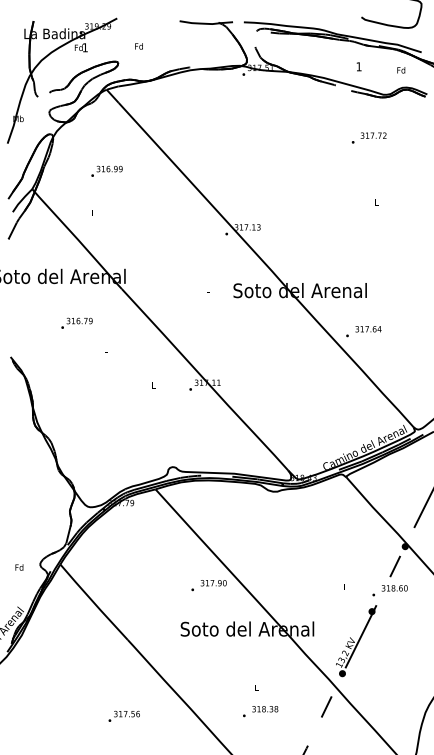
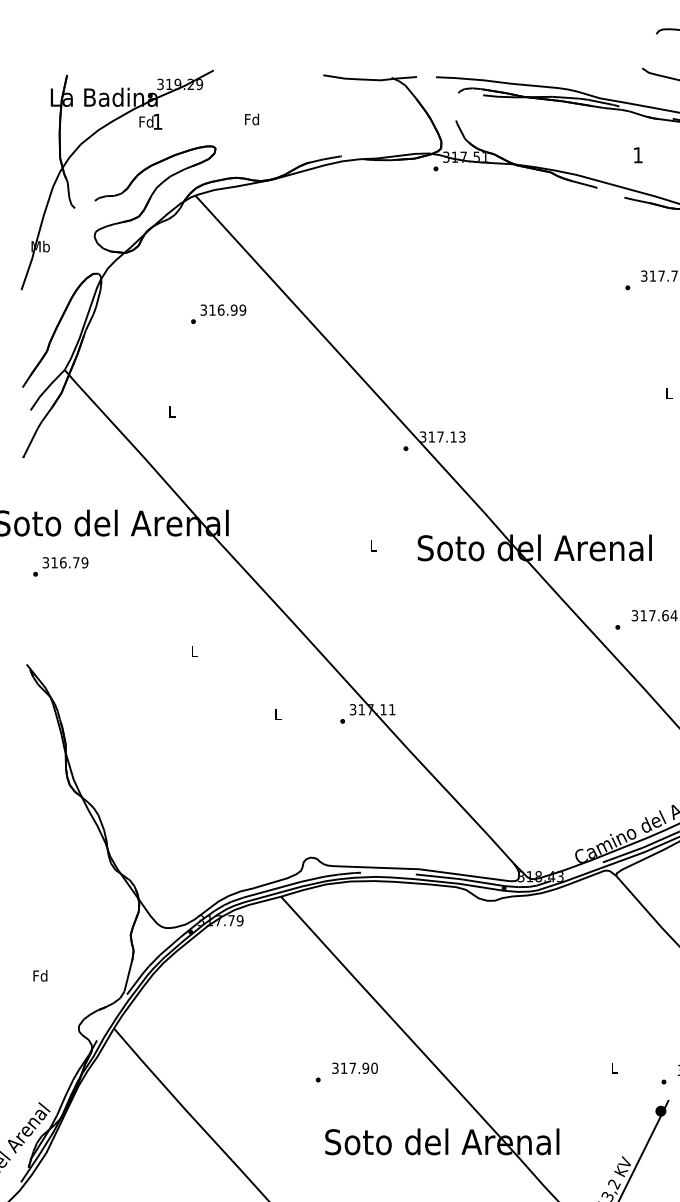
text: (106, 170) -> (217, 312), moved
text: (76, 322) -> (59, 565), moved
text: (19, 567) -> (40, 975), moved
text: (208, 585) -> (345, 1072), moved

